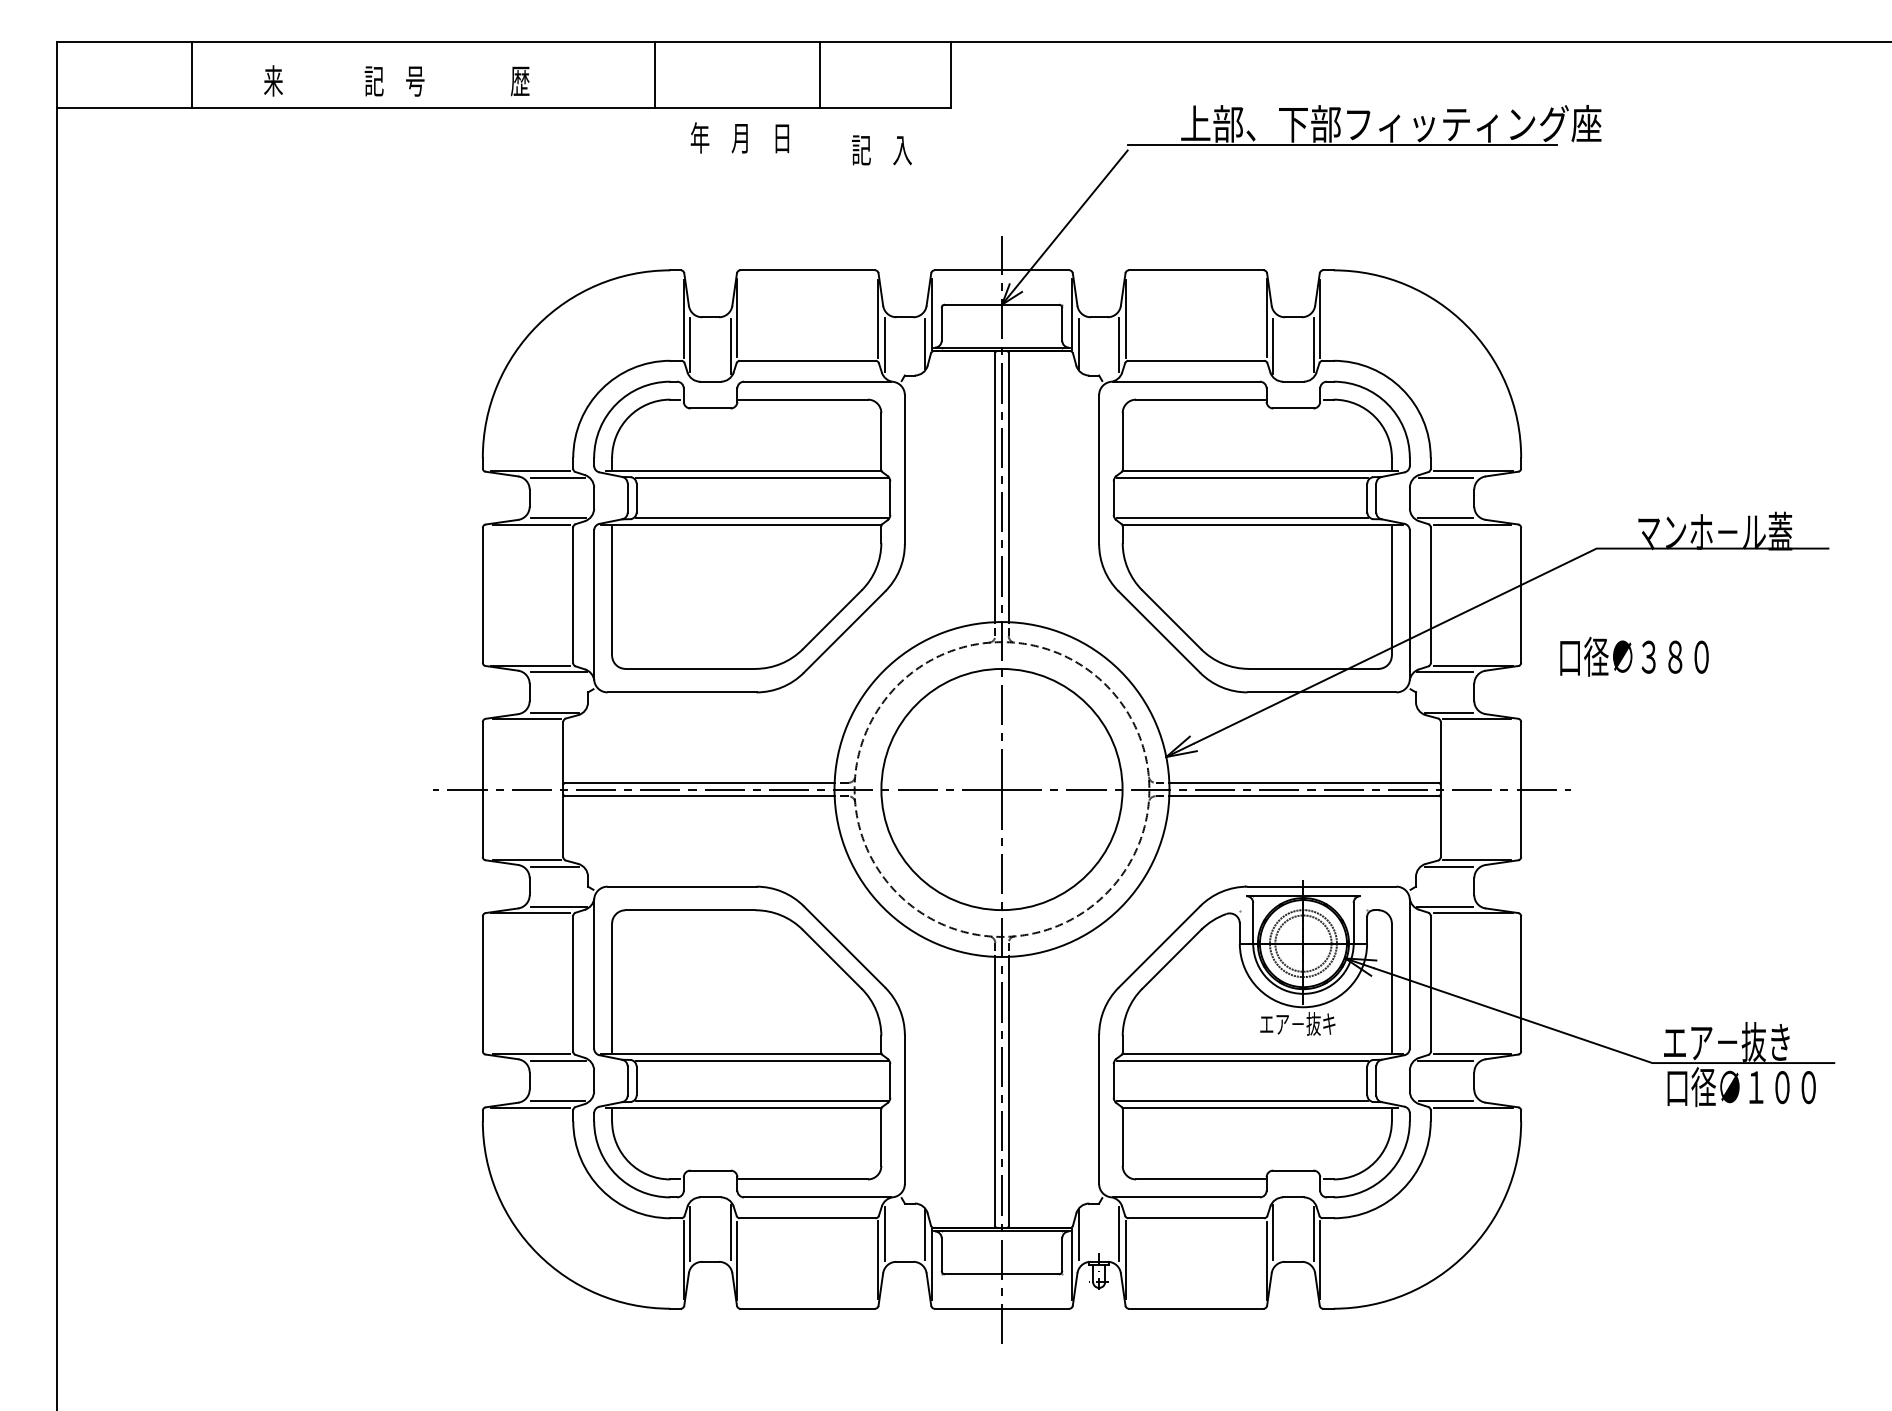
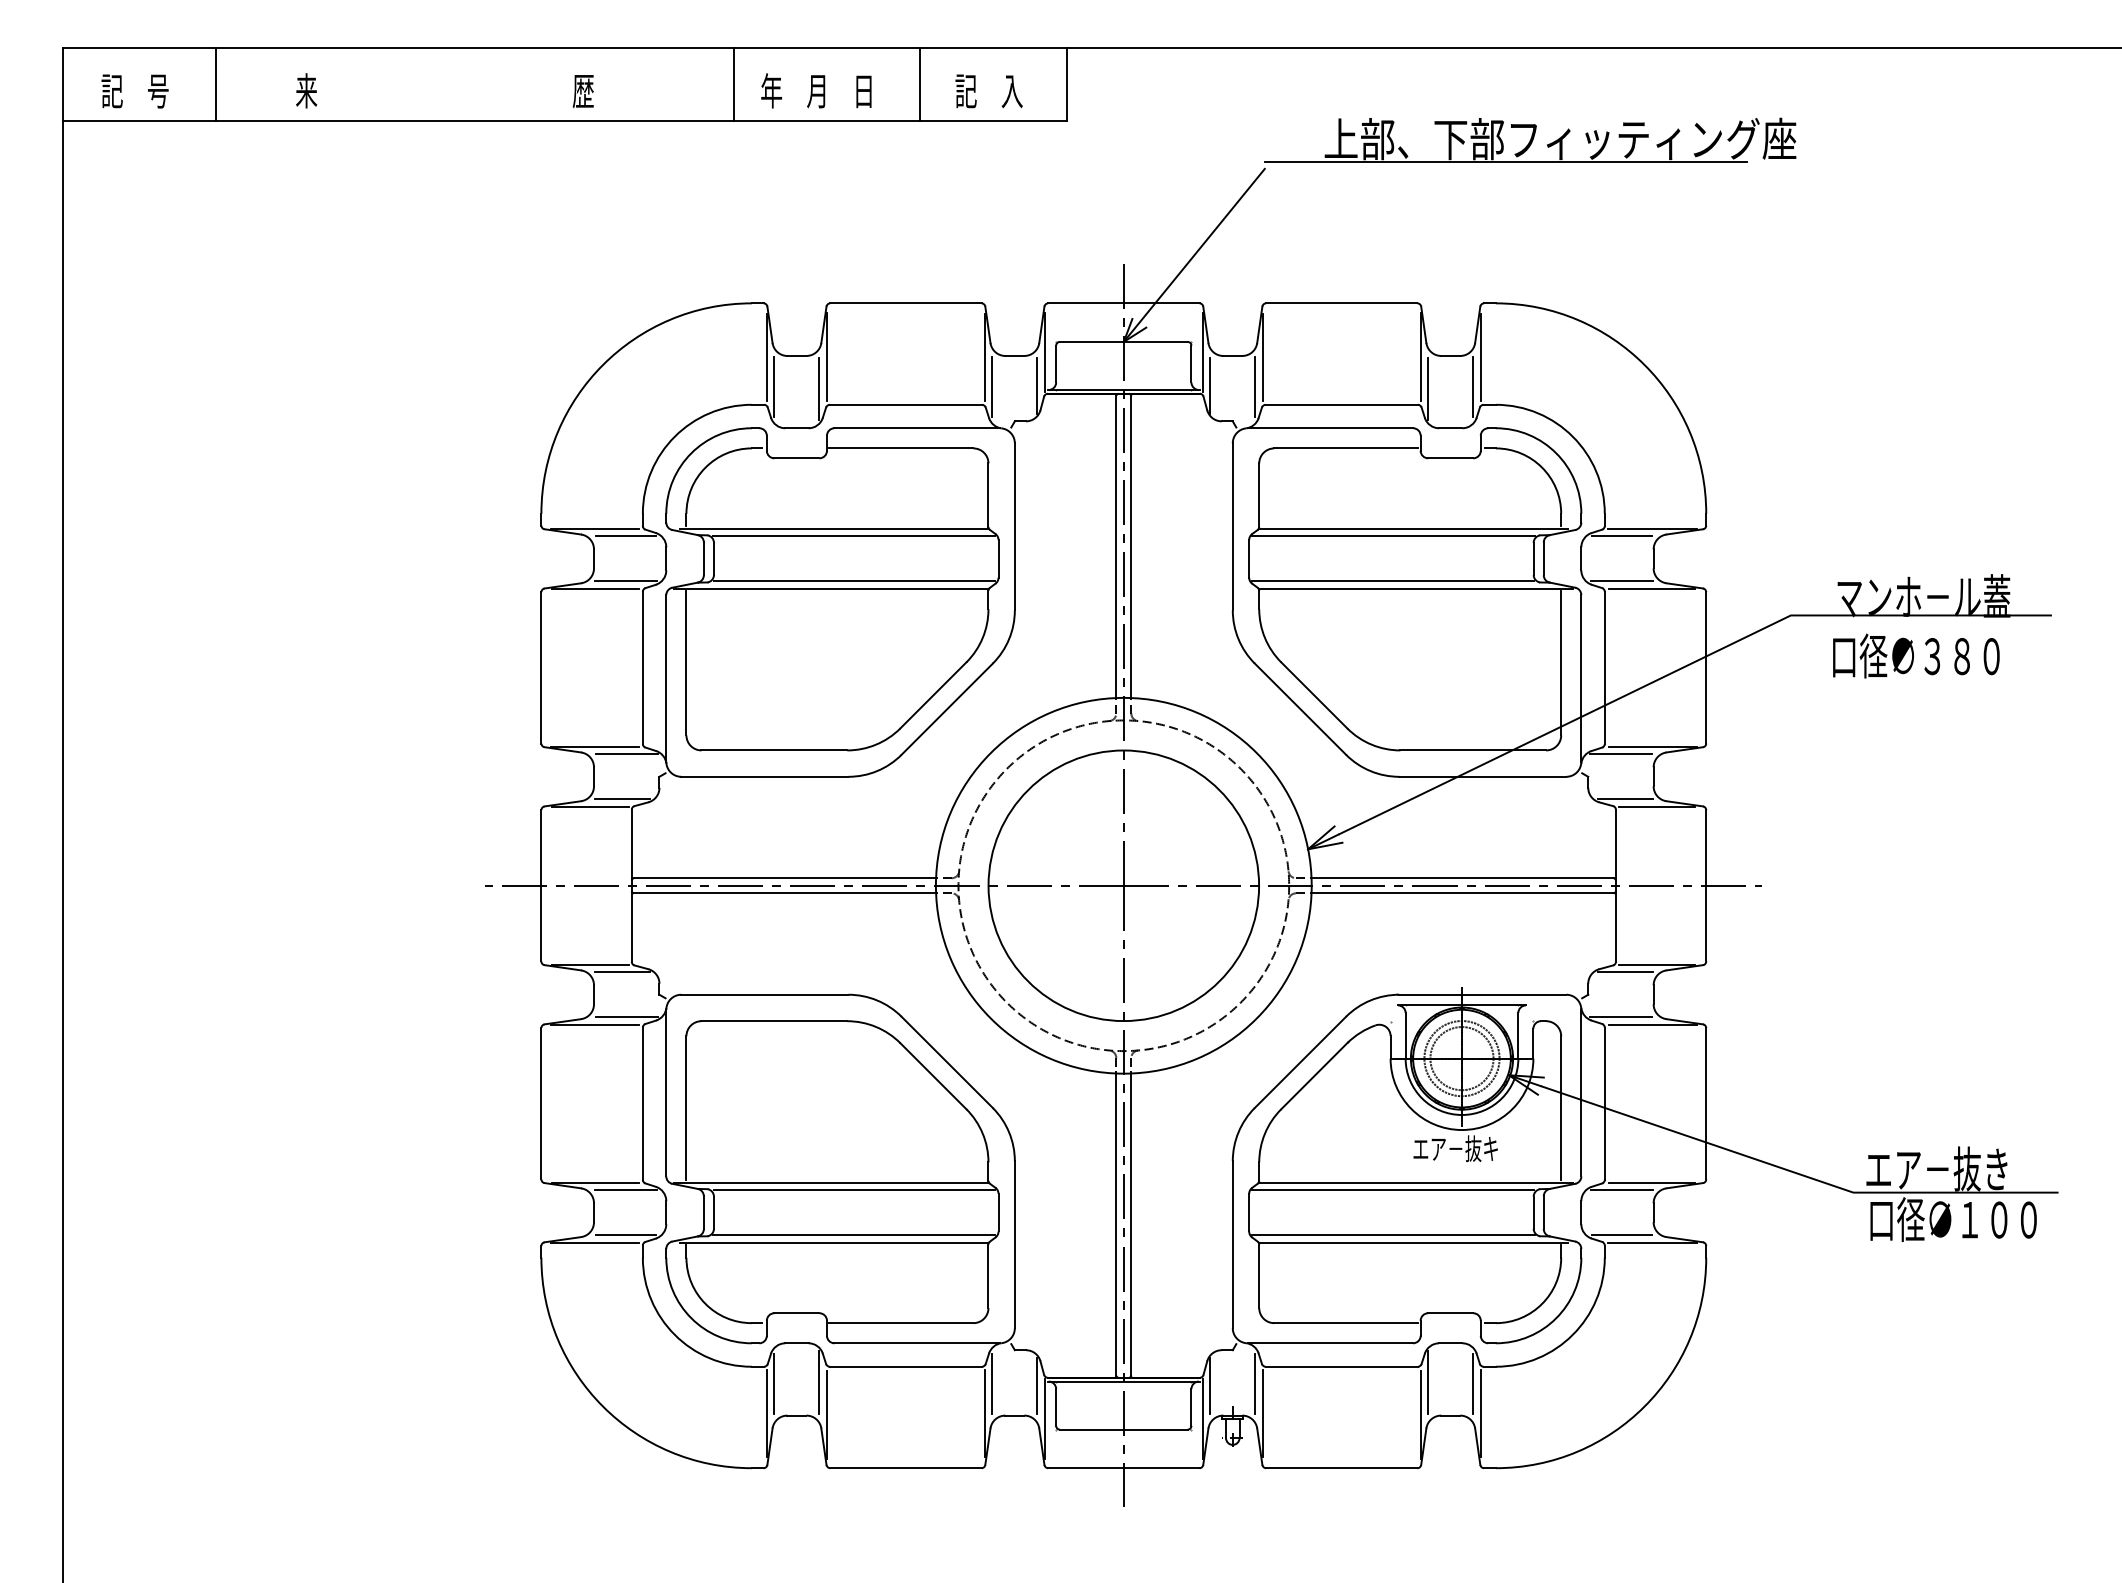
text: (394, 81) -> (134, 91), moved
text: (739, 137) -> (815, 90), moved
text: (881, 150) -> (988, 91), moved
text: (1634, 656) -> (1916, 655), moved

